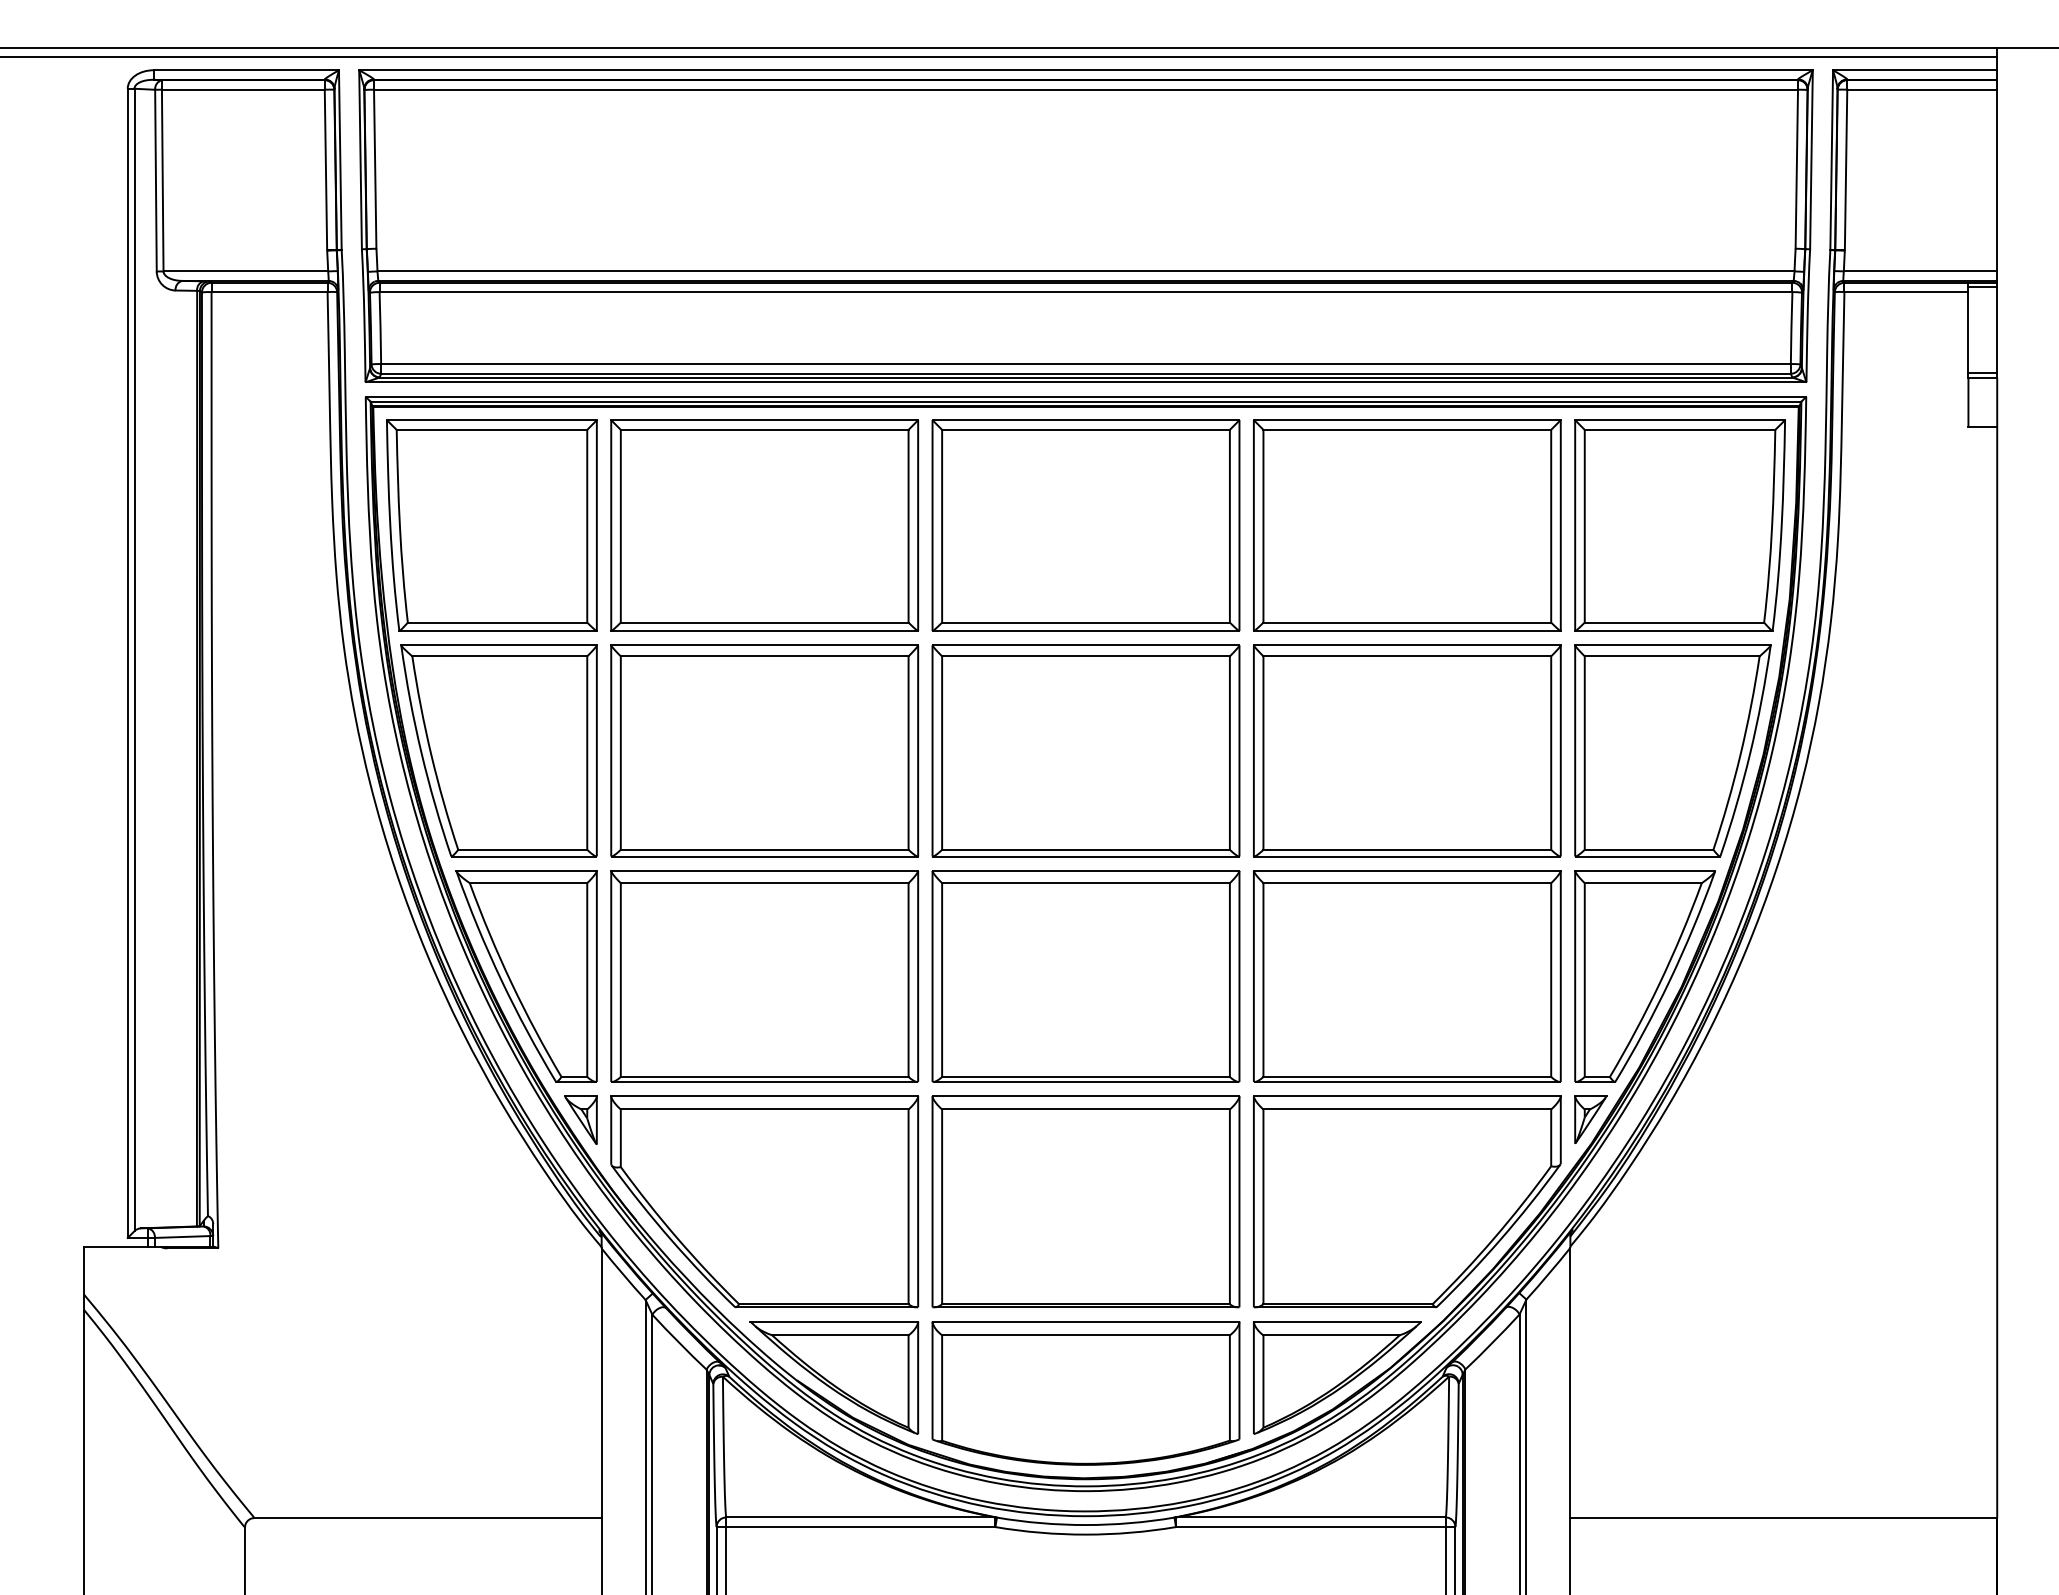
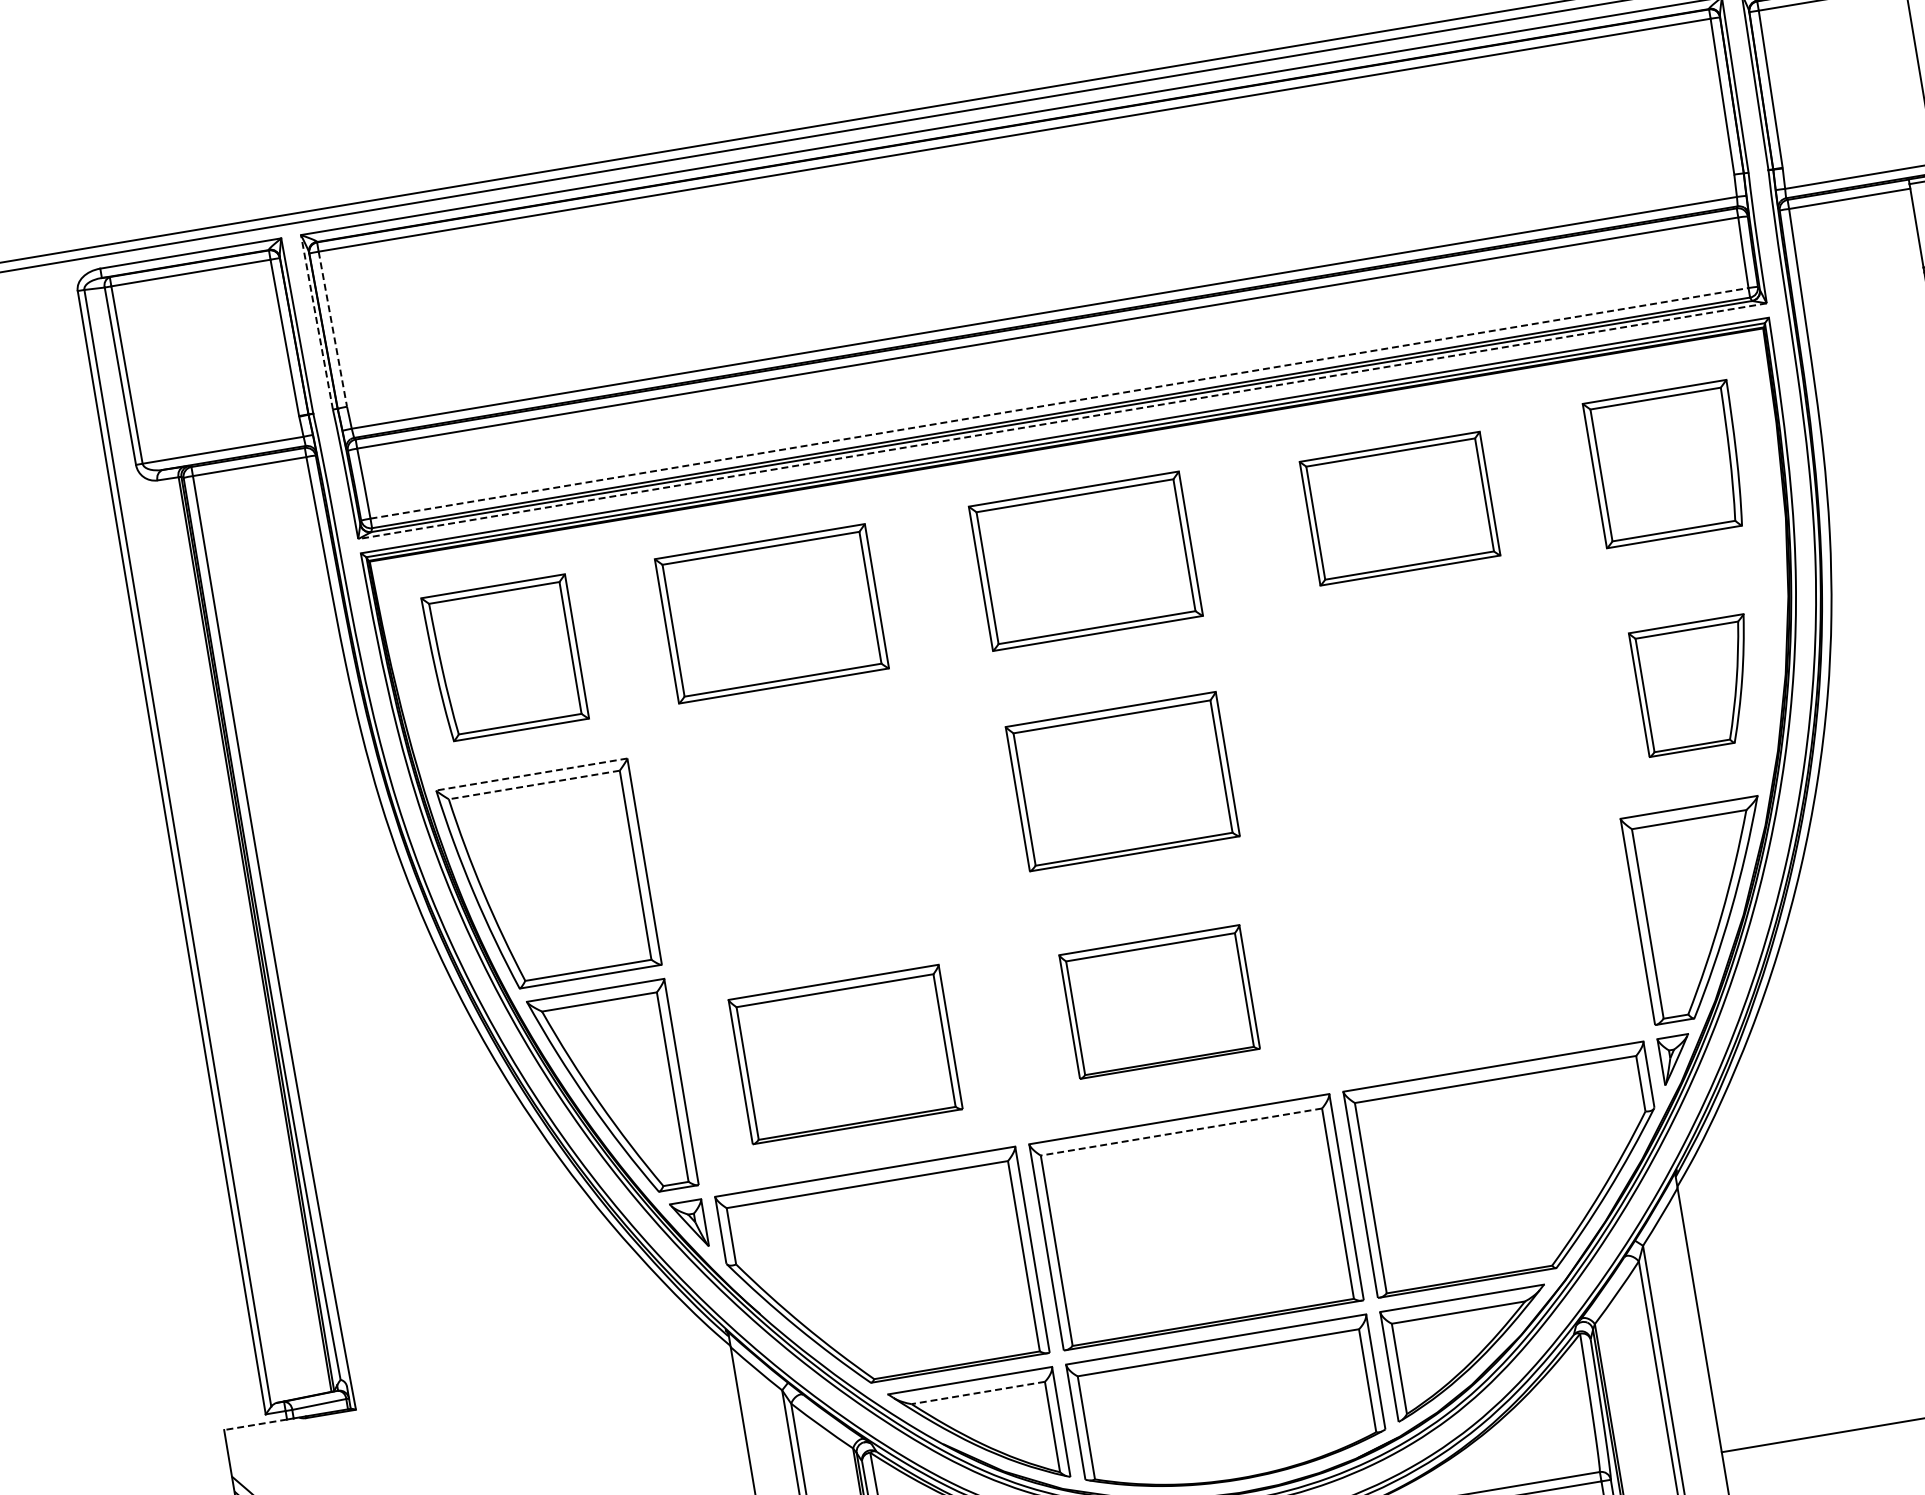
line: (360, 159) -> (316, 322), solid -> dashed
line: (375, 169) -> (333, 329), solid -> dashed
line: (1086, 364) -> (1060, 403), solid -> dashed
line: (1085, 382) -> (1062, 421), solid -> dashed
part: (491, 525) -> (504, 658), size x0.7
part: (764, 525) -> (771, 613), size x0.7
part: (1085, 525) -> (1085, 561), size x0.7
part: (1407, 525) -> (1400, 508), size x0.6
part: (1679, 525) -> (1666, 464), size x0.7
line: (499, 645) -> (532, 774), solid -> dashed
line: (499, 656) -> (534, 785), solid -> dashed
part: (764, 750) -> (808, 833), removed
part: (1085, 750) -> (1122, 781), size x0.7
part: (1407, 750) -> (1437, 728), removed
part: (1672, 750) -> (1696, 685), size x0.6
part: (764, 976) -> (845, 1054), size x0.7
part: (1085, 976) -> (1159, 1002), size x0.6
part: (1407, 976) -> (1473, 949), removed
line: (1086, 1109) -> (1181, 1131), solid -> dashed
line: (115, 1246) -> (255, 1424), solid -> dashed
line: (839, 1335) -> (977, 1393), solid -> dashed

